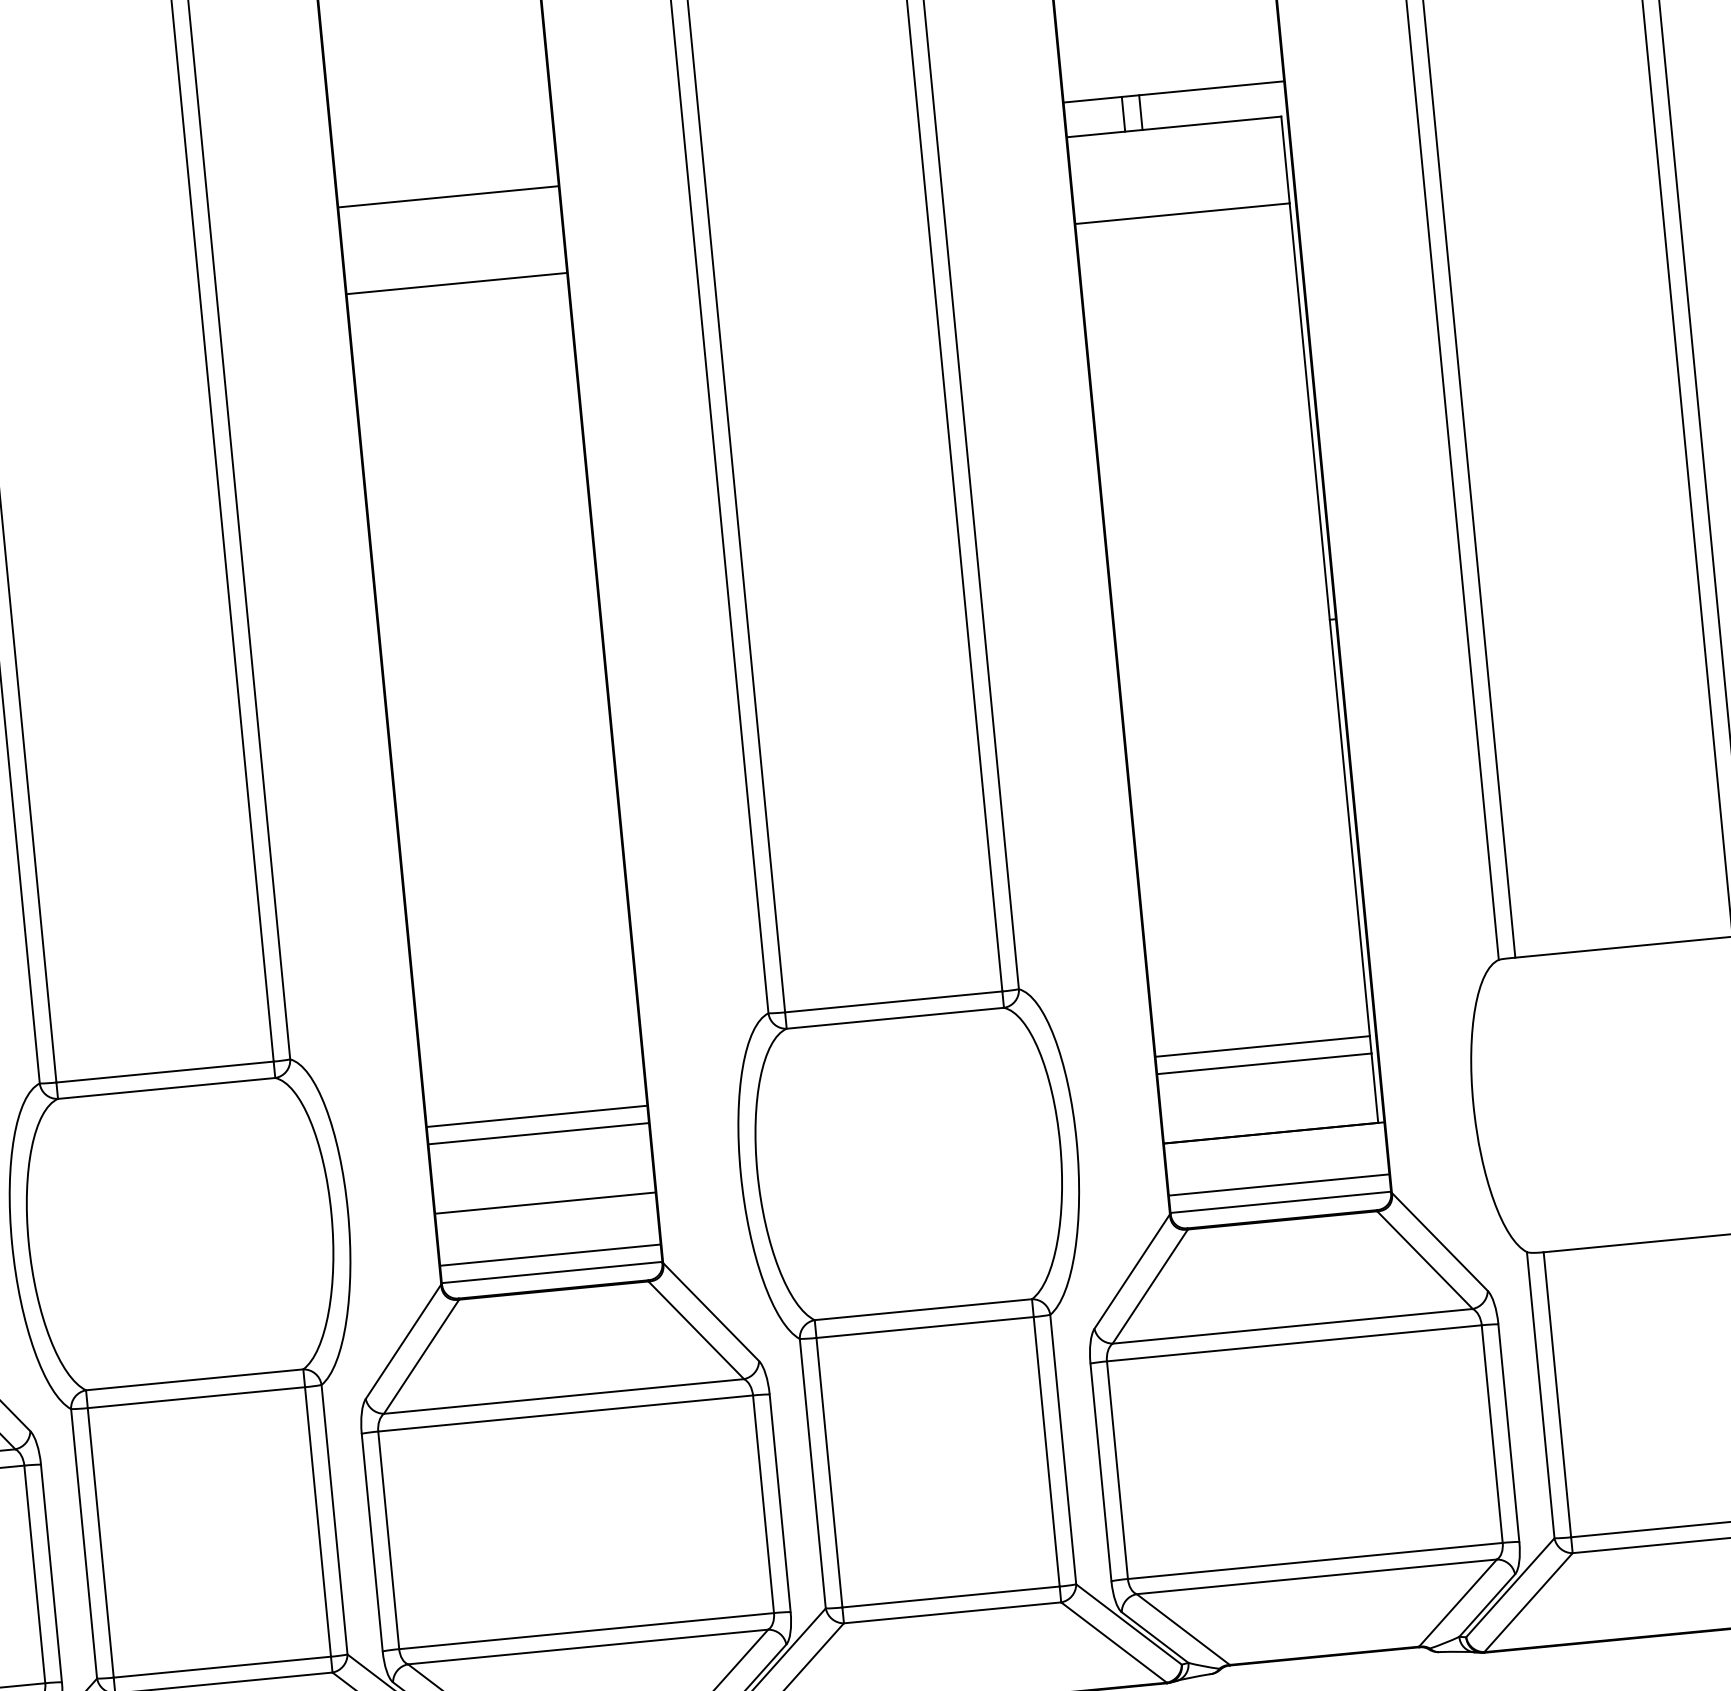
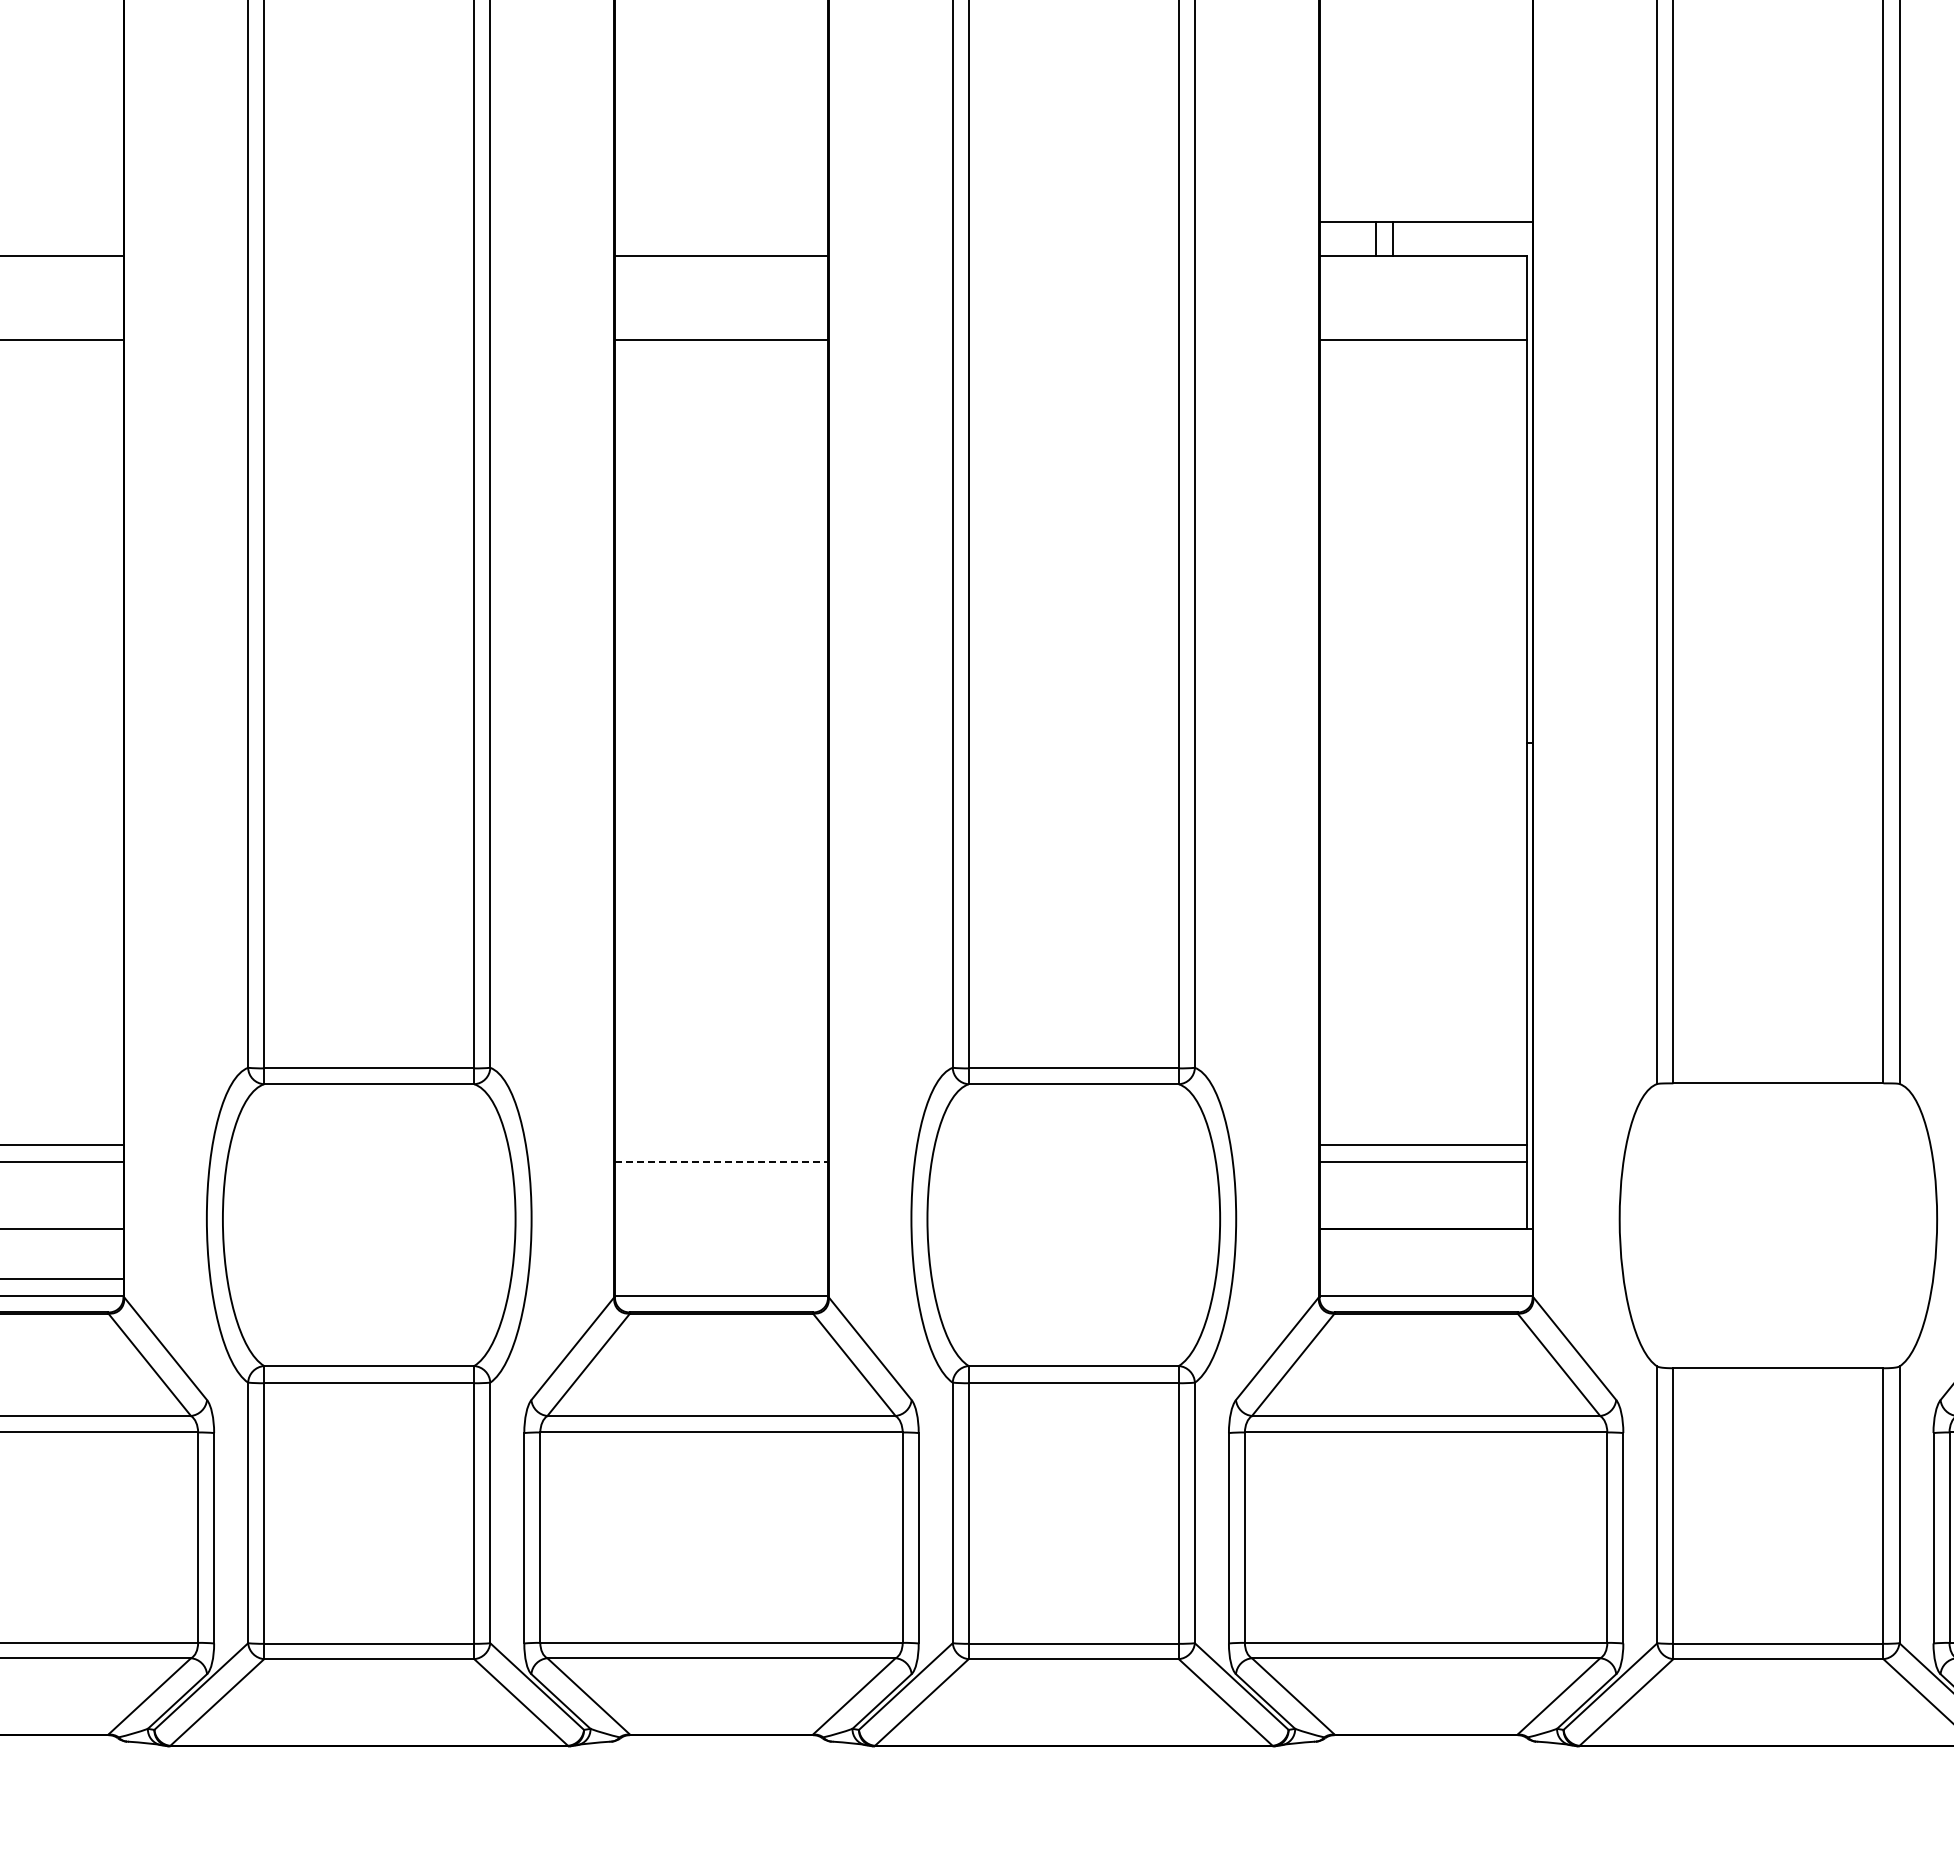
line: (537, 1116) -> (721, 1145), removed
line: (538, 1133) -> (721, 1161), solid -> dashed
line: (1278, 1185) -> (1425, 1279), removed
line: (545, 1203) -> (721, 1229), removed
line: (550, 1255) -> (721, 1279), removed

